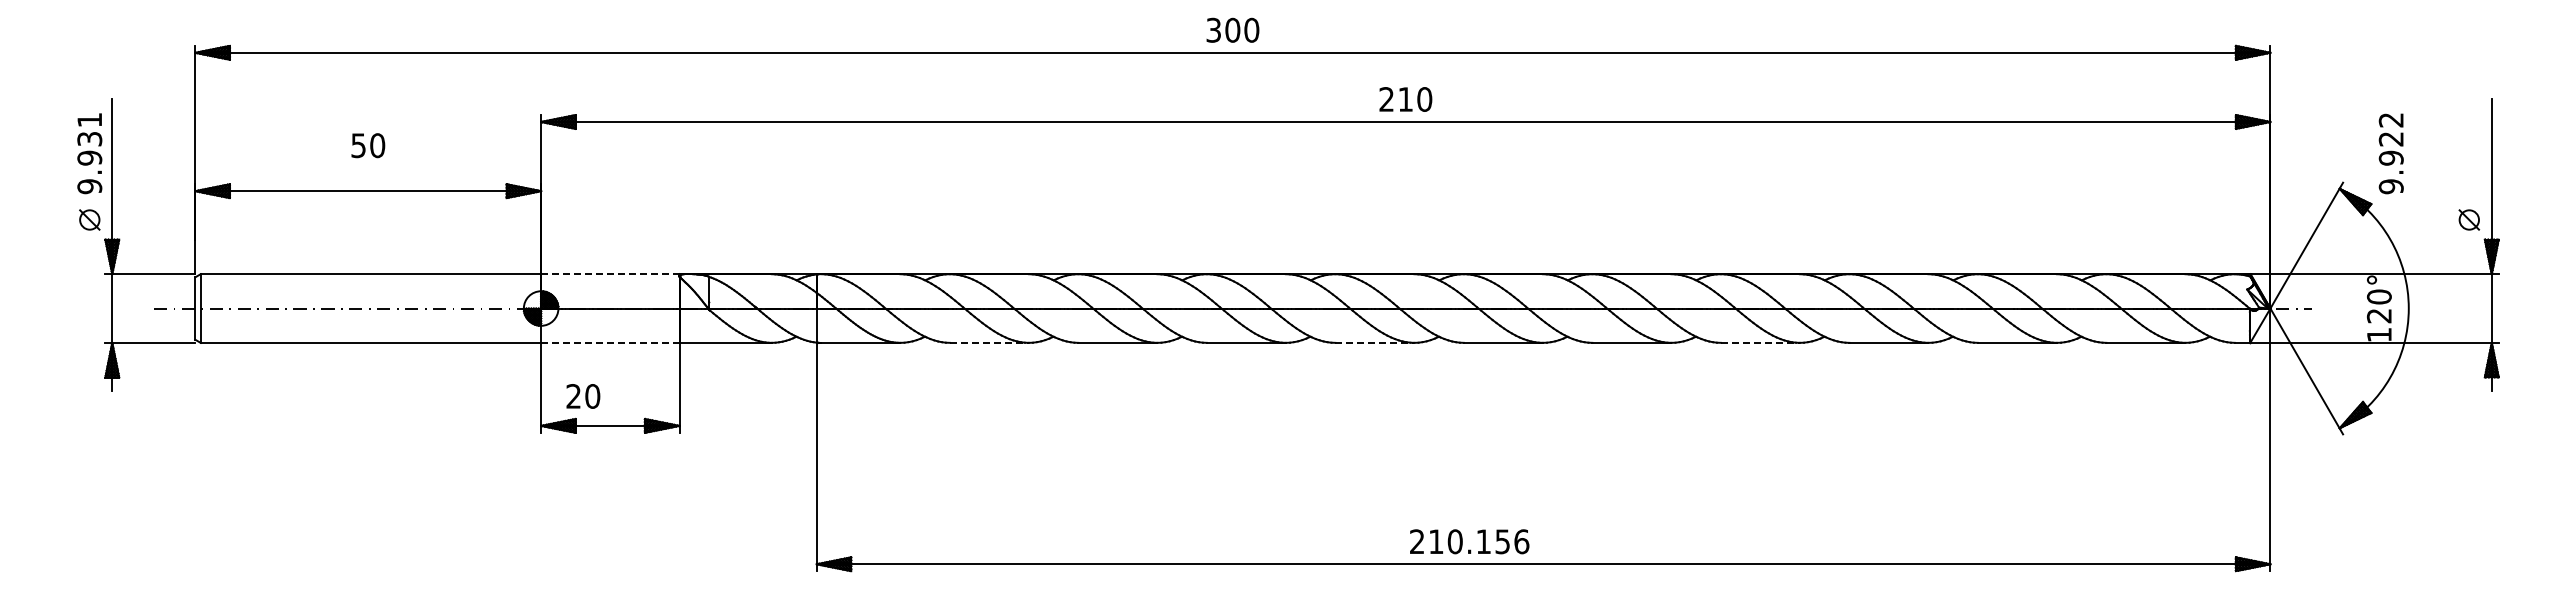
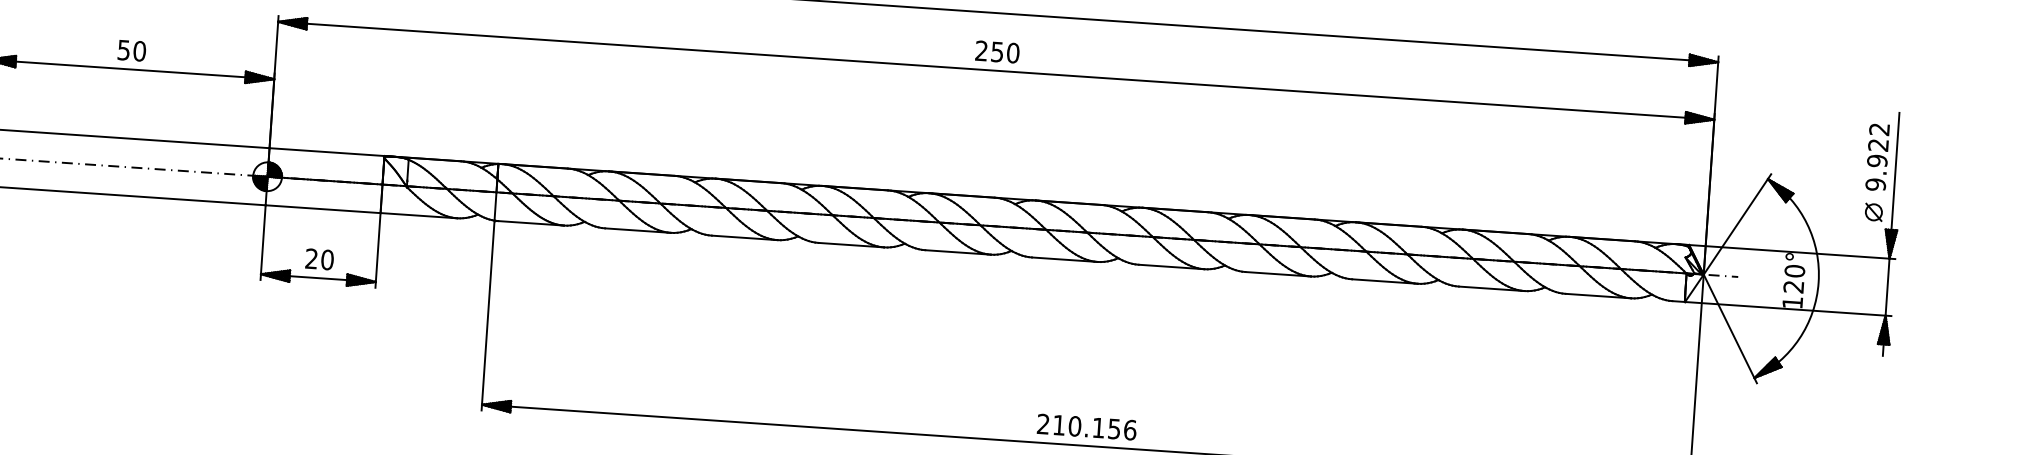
text: (1405, 99) -> (997, 52), 210 -> 250
text: (368, 145) -> (132, 50), moved
text: (2390, 153) -> (1876, 157), moved
line: (610, 274) -> (327, 152), dashed -> solid
line: (610, 342) -> (323, 208), dashed -> solid
line: (989, 342) -> (638, 230), dashed -> solid
line: (1375, 342) -> (958, 252), dashed -> solid
line: (1760, 342) -> (1278, 273), dashed -> solid
text: (583, 396) -> (319, 259), moved
text: (1469, 541) -> (1086, 426), moved

